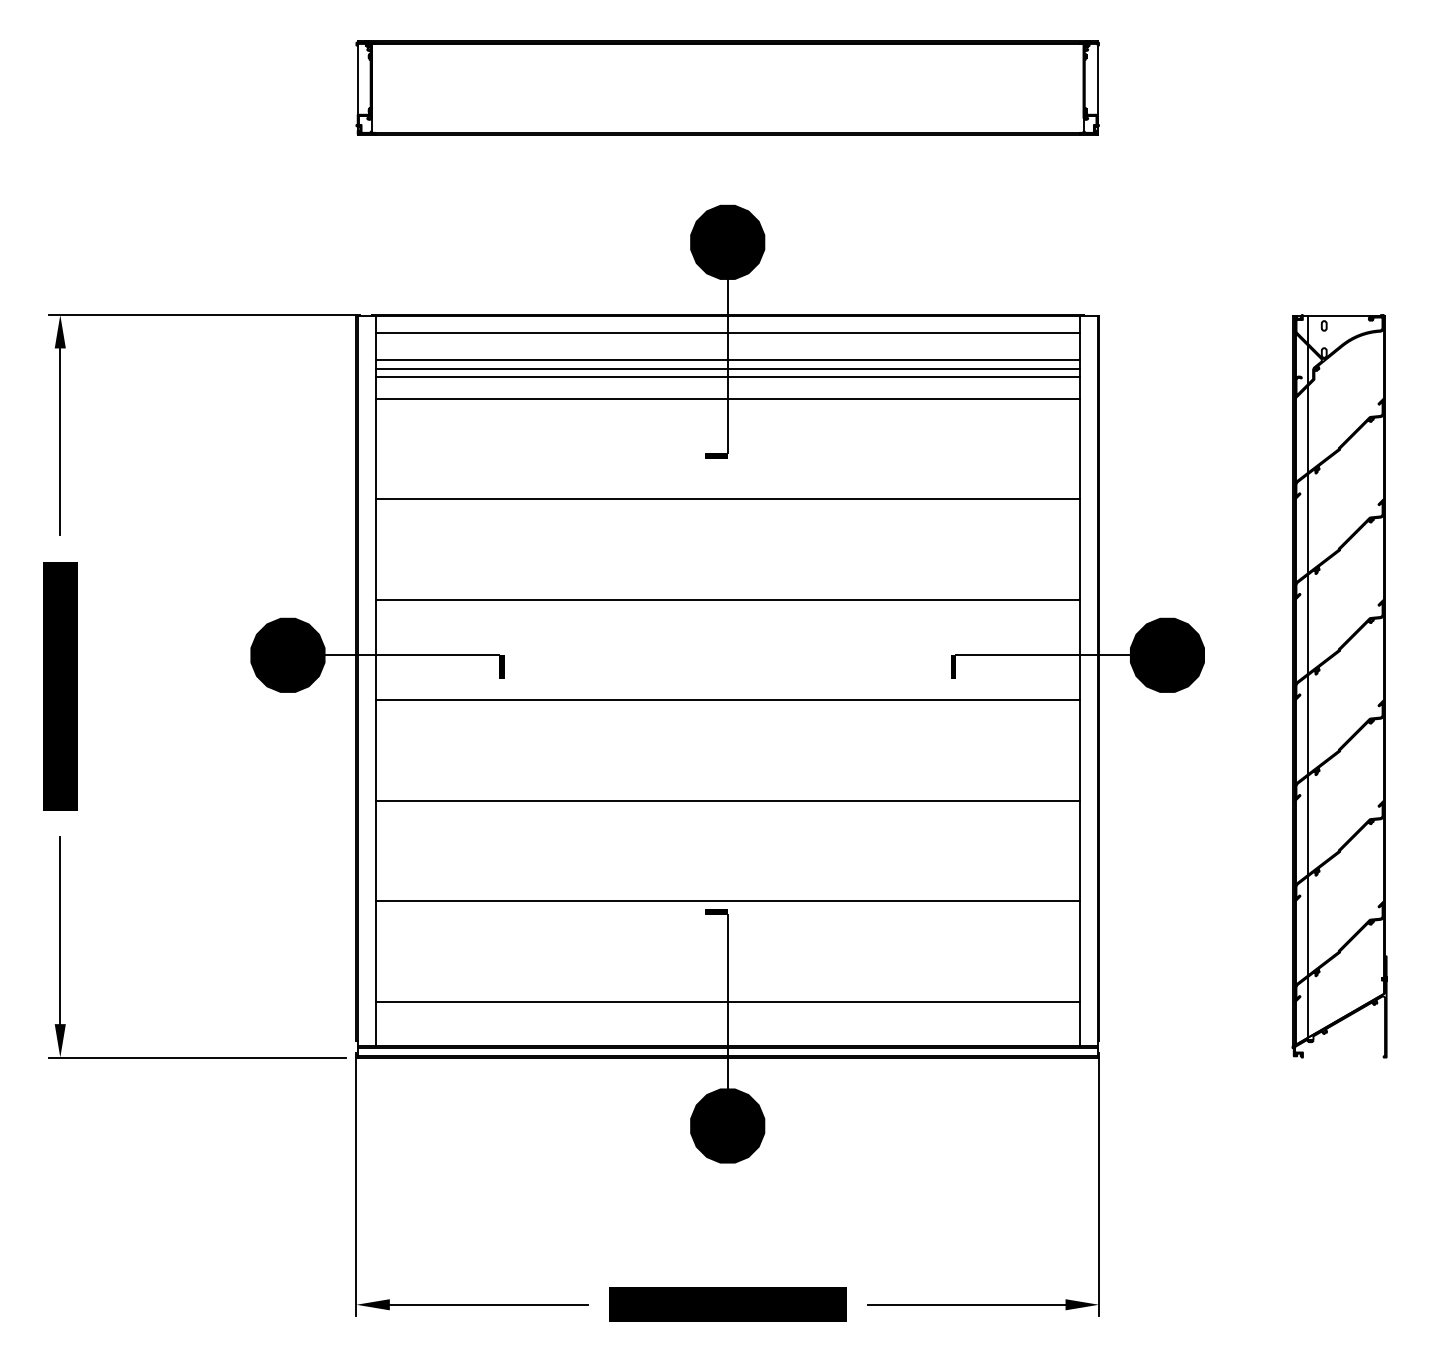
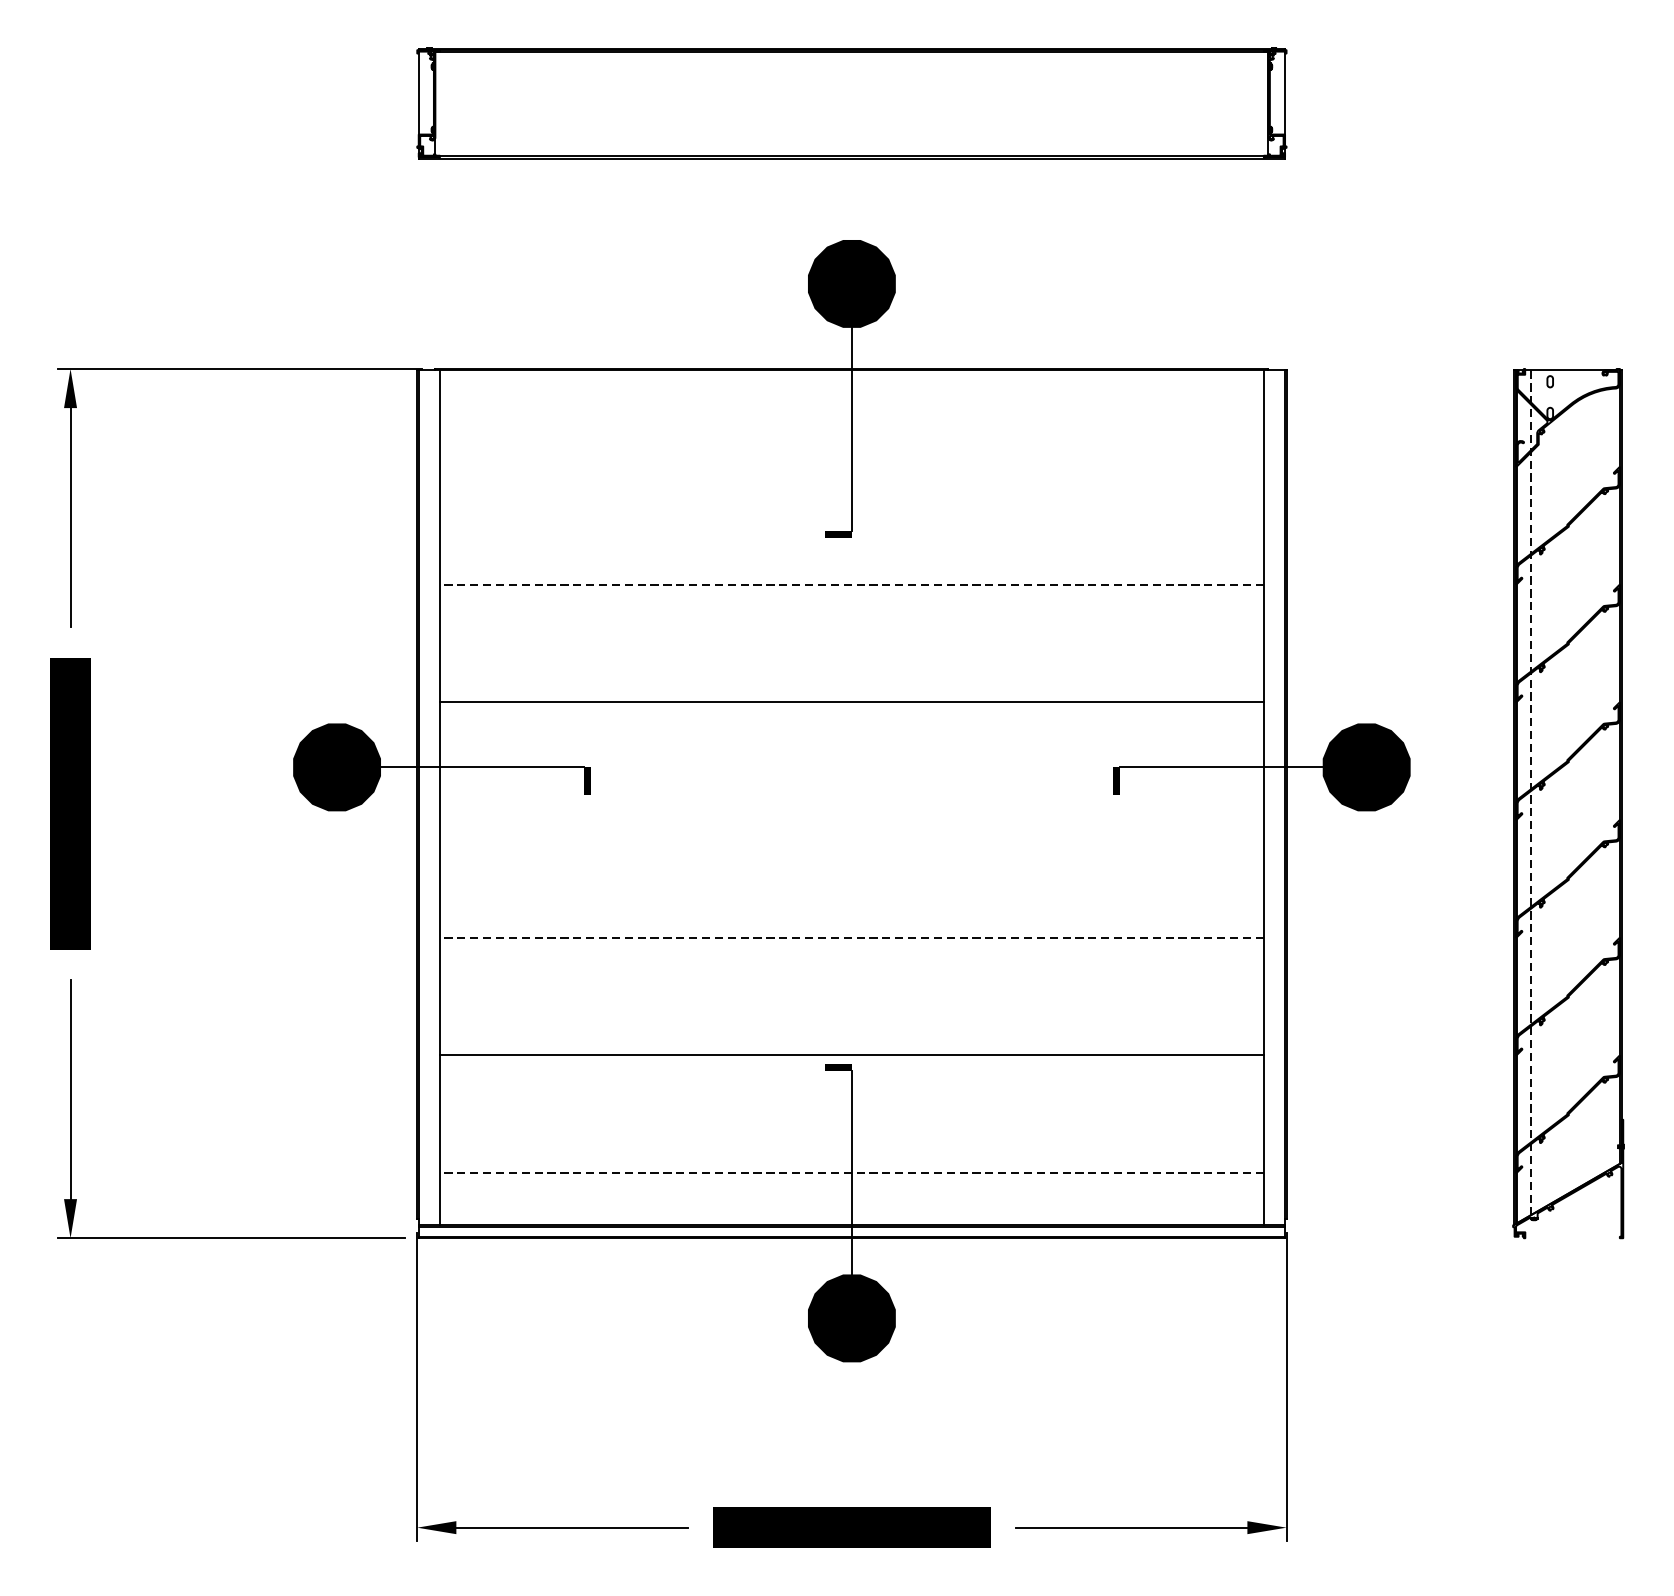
line: (727, 332) -> (851, 389), removed
line: (727, 360) -> (851, 422), removed
line: (727, 368) -> (851, 431), removed
line: (727, 376) -> (851, 440), removed
line: (727, 398) -> (851, 466), removed
line: (727, 499) -> (851, 584), solid -> dashed
line: (1307, 677) -> (1530, 793), solid -> dashed
line: (727, 700) -> (851, 820), removed
line: (727, 800) -> (851, 937), solid -> dashed
line: (727, 1001) -> (851, 1172), solid -> dashed

